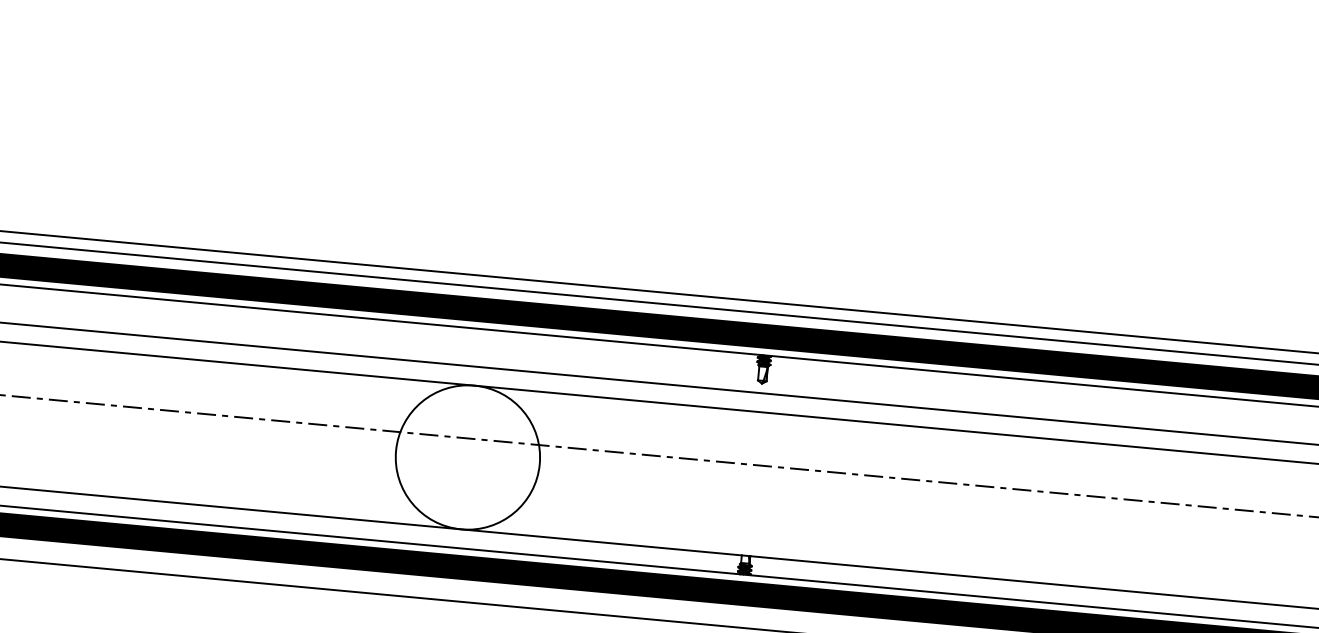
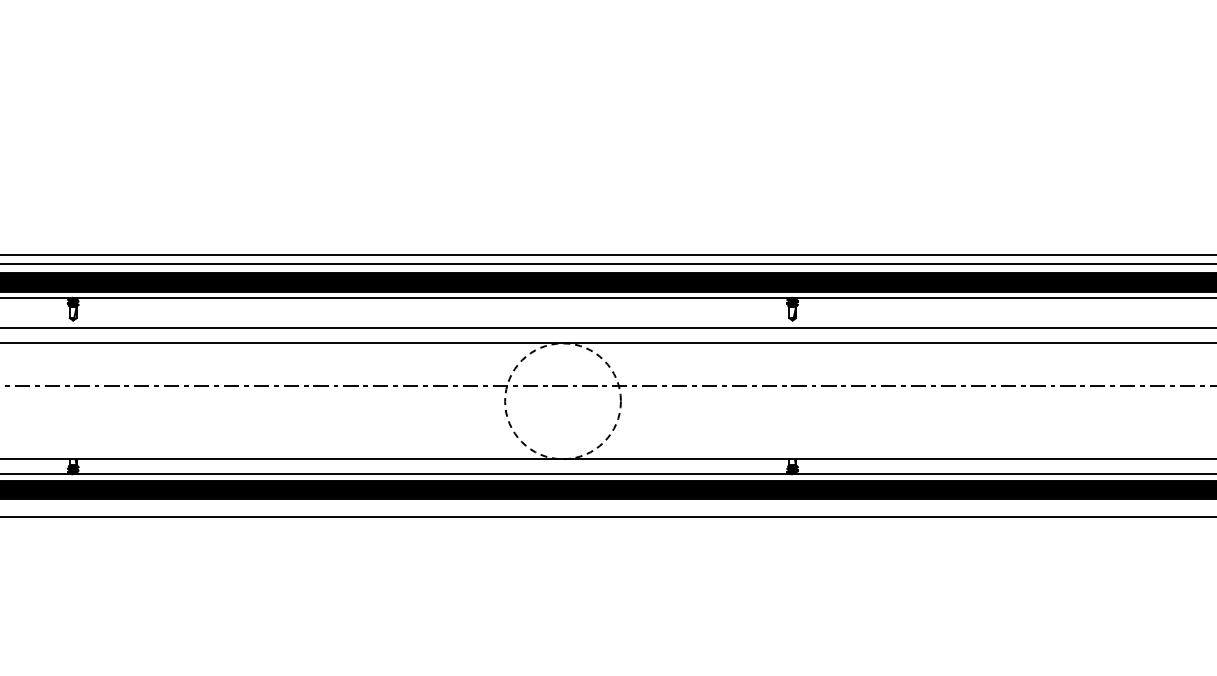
circle: (467, 457) -> (562, 401), solid -> dashed

